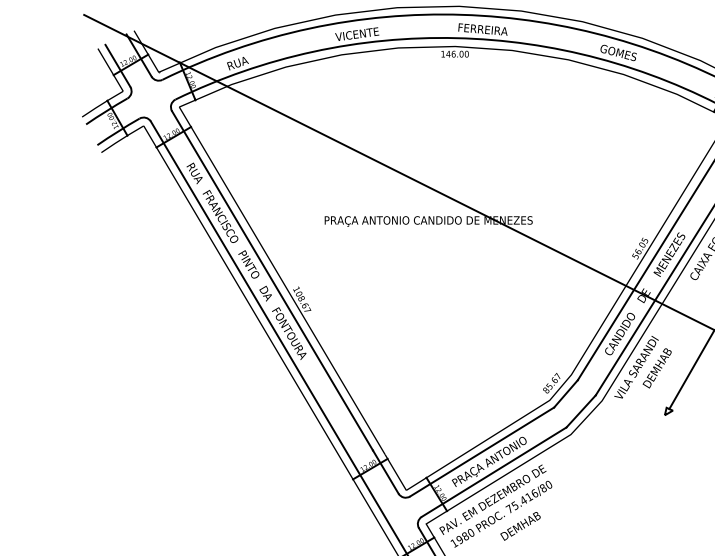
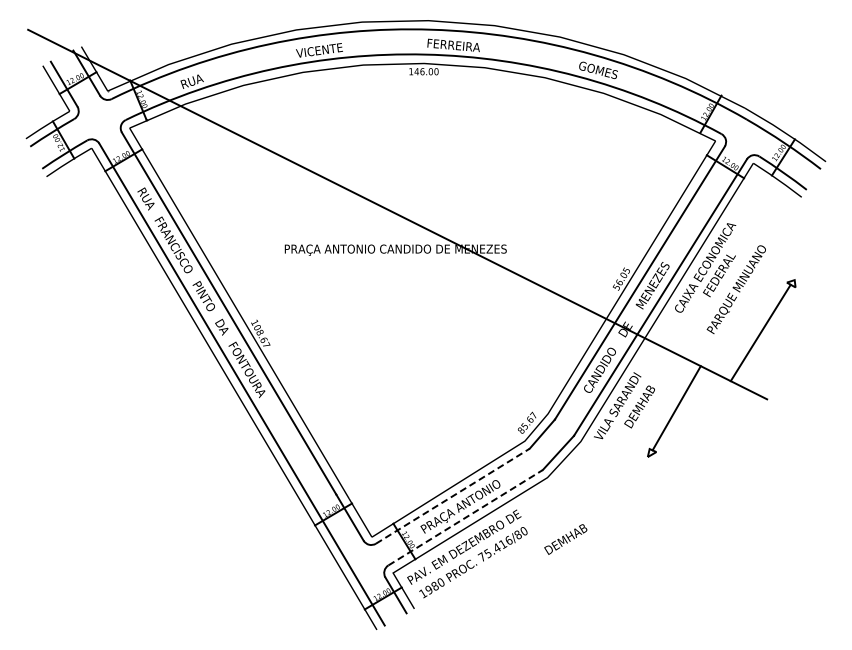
line: (482, 451) -> (453, 495), solid -> dashed
line: (494, 471) -> (465, 517), solid -> dashed
text: (520, 526) -> (565, 539), moved

